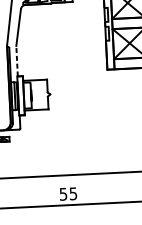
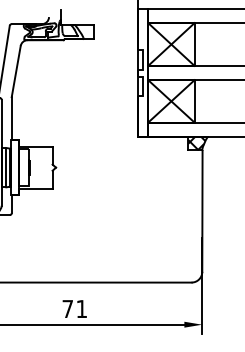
line: (16, 61) -> (11, 118), dashed -> solid
text: (68, 194) -> (74, 309), 55 -> 71

